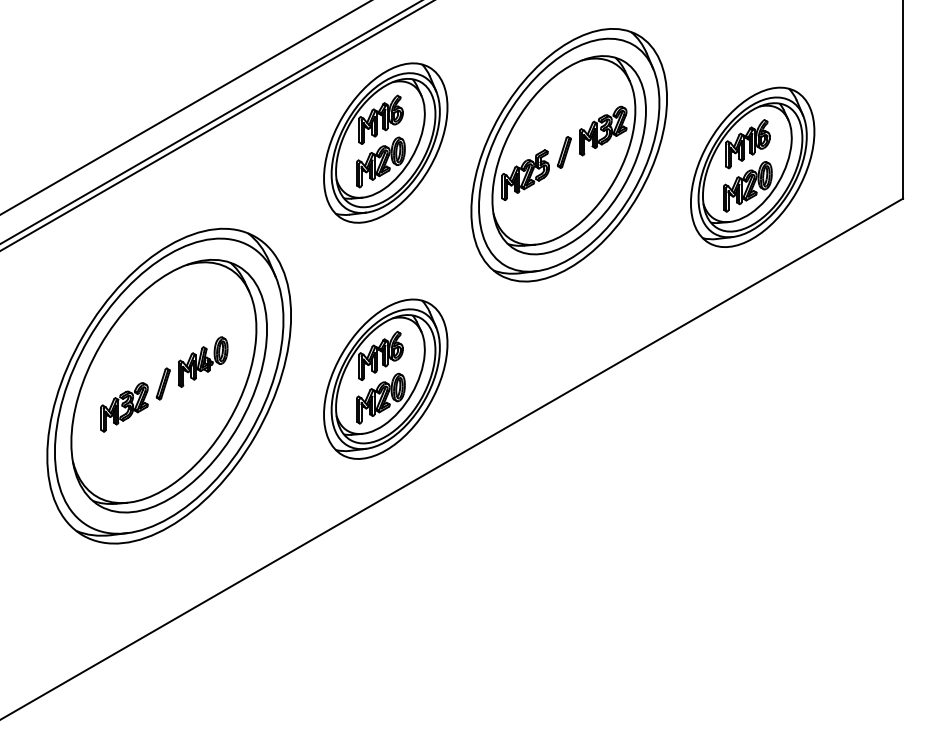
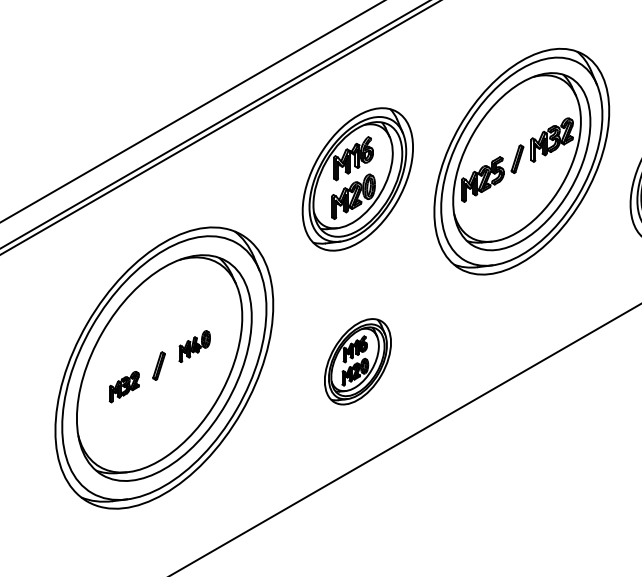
part: (385, 142) -> (357, 178), moved
part: (203, 361) -> (195, 346), size x0.7
part: (385, 378) -> (357, 361), size x0.6
part: (124, 407) -> (124, 387), size x0.7

